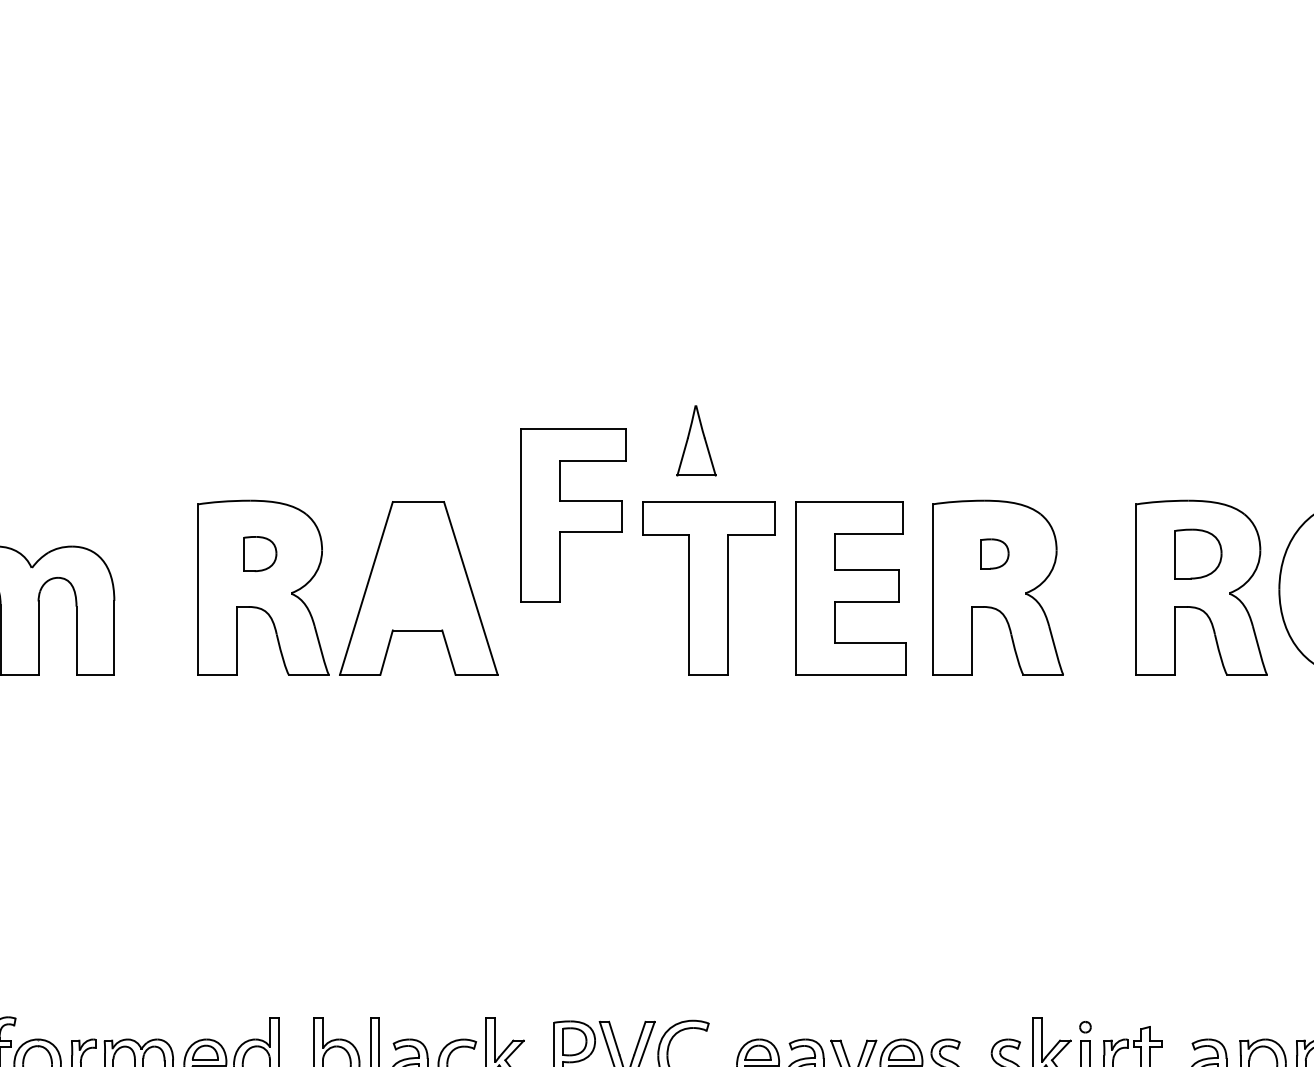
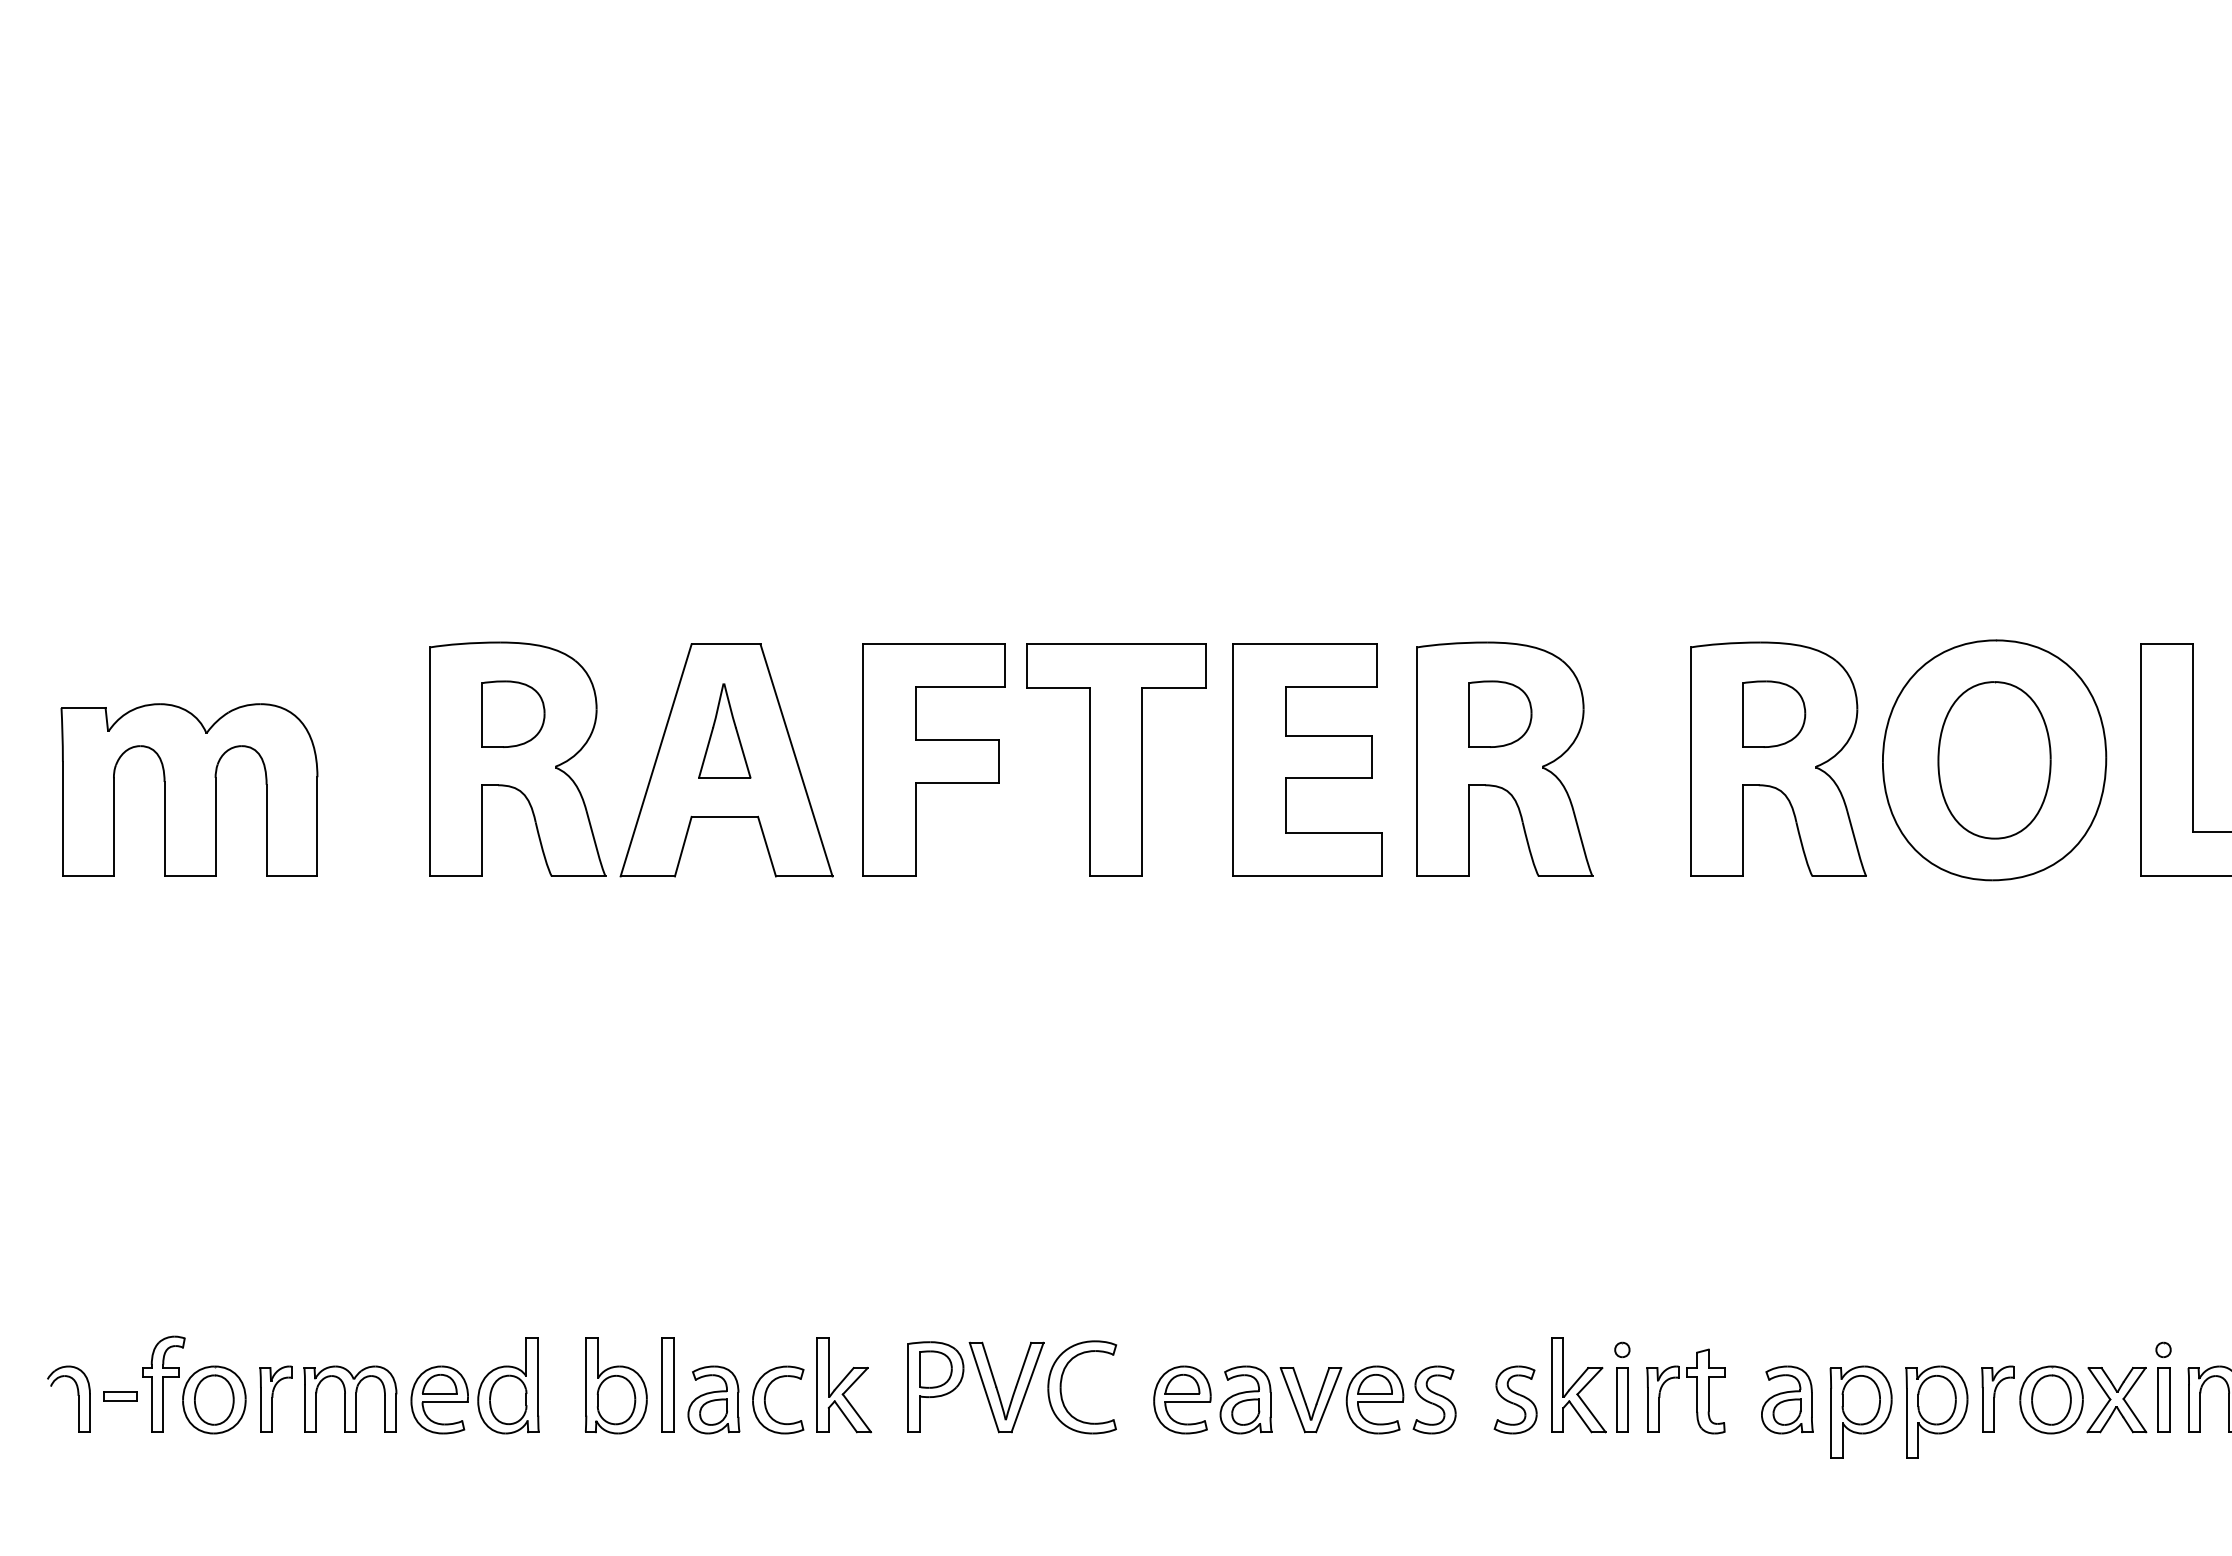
part: (696, 440) -> (724, 730), moved
part: (572, 514) -> (933, 759), moved
part: (260, 553) -> (513, 713), size x1.43
part: (994, 553) -> (1500, 713), size x1.67

